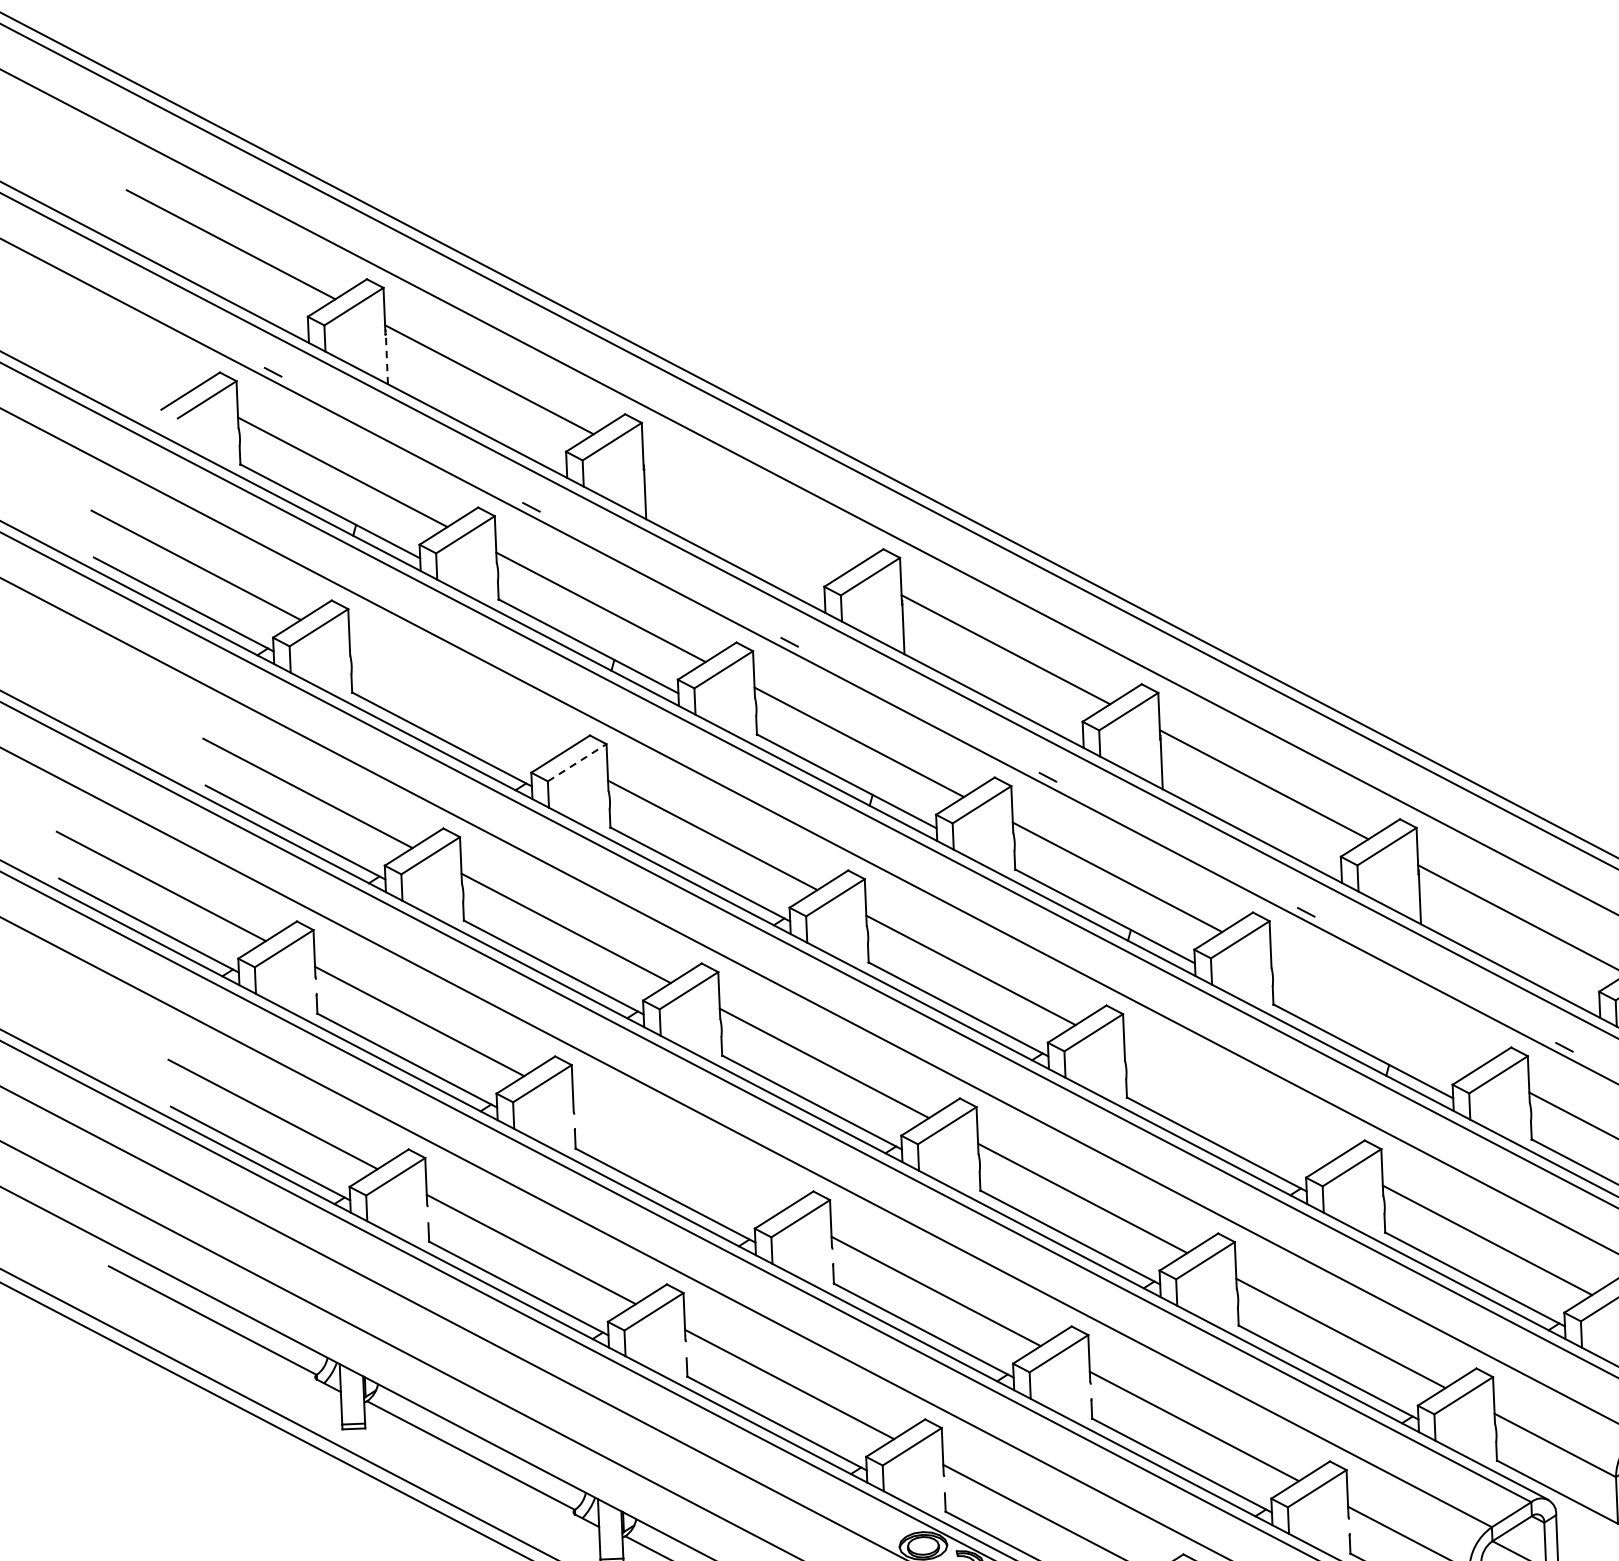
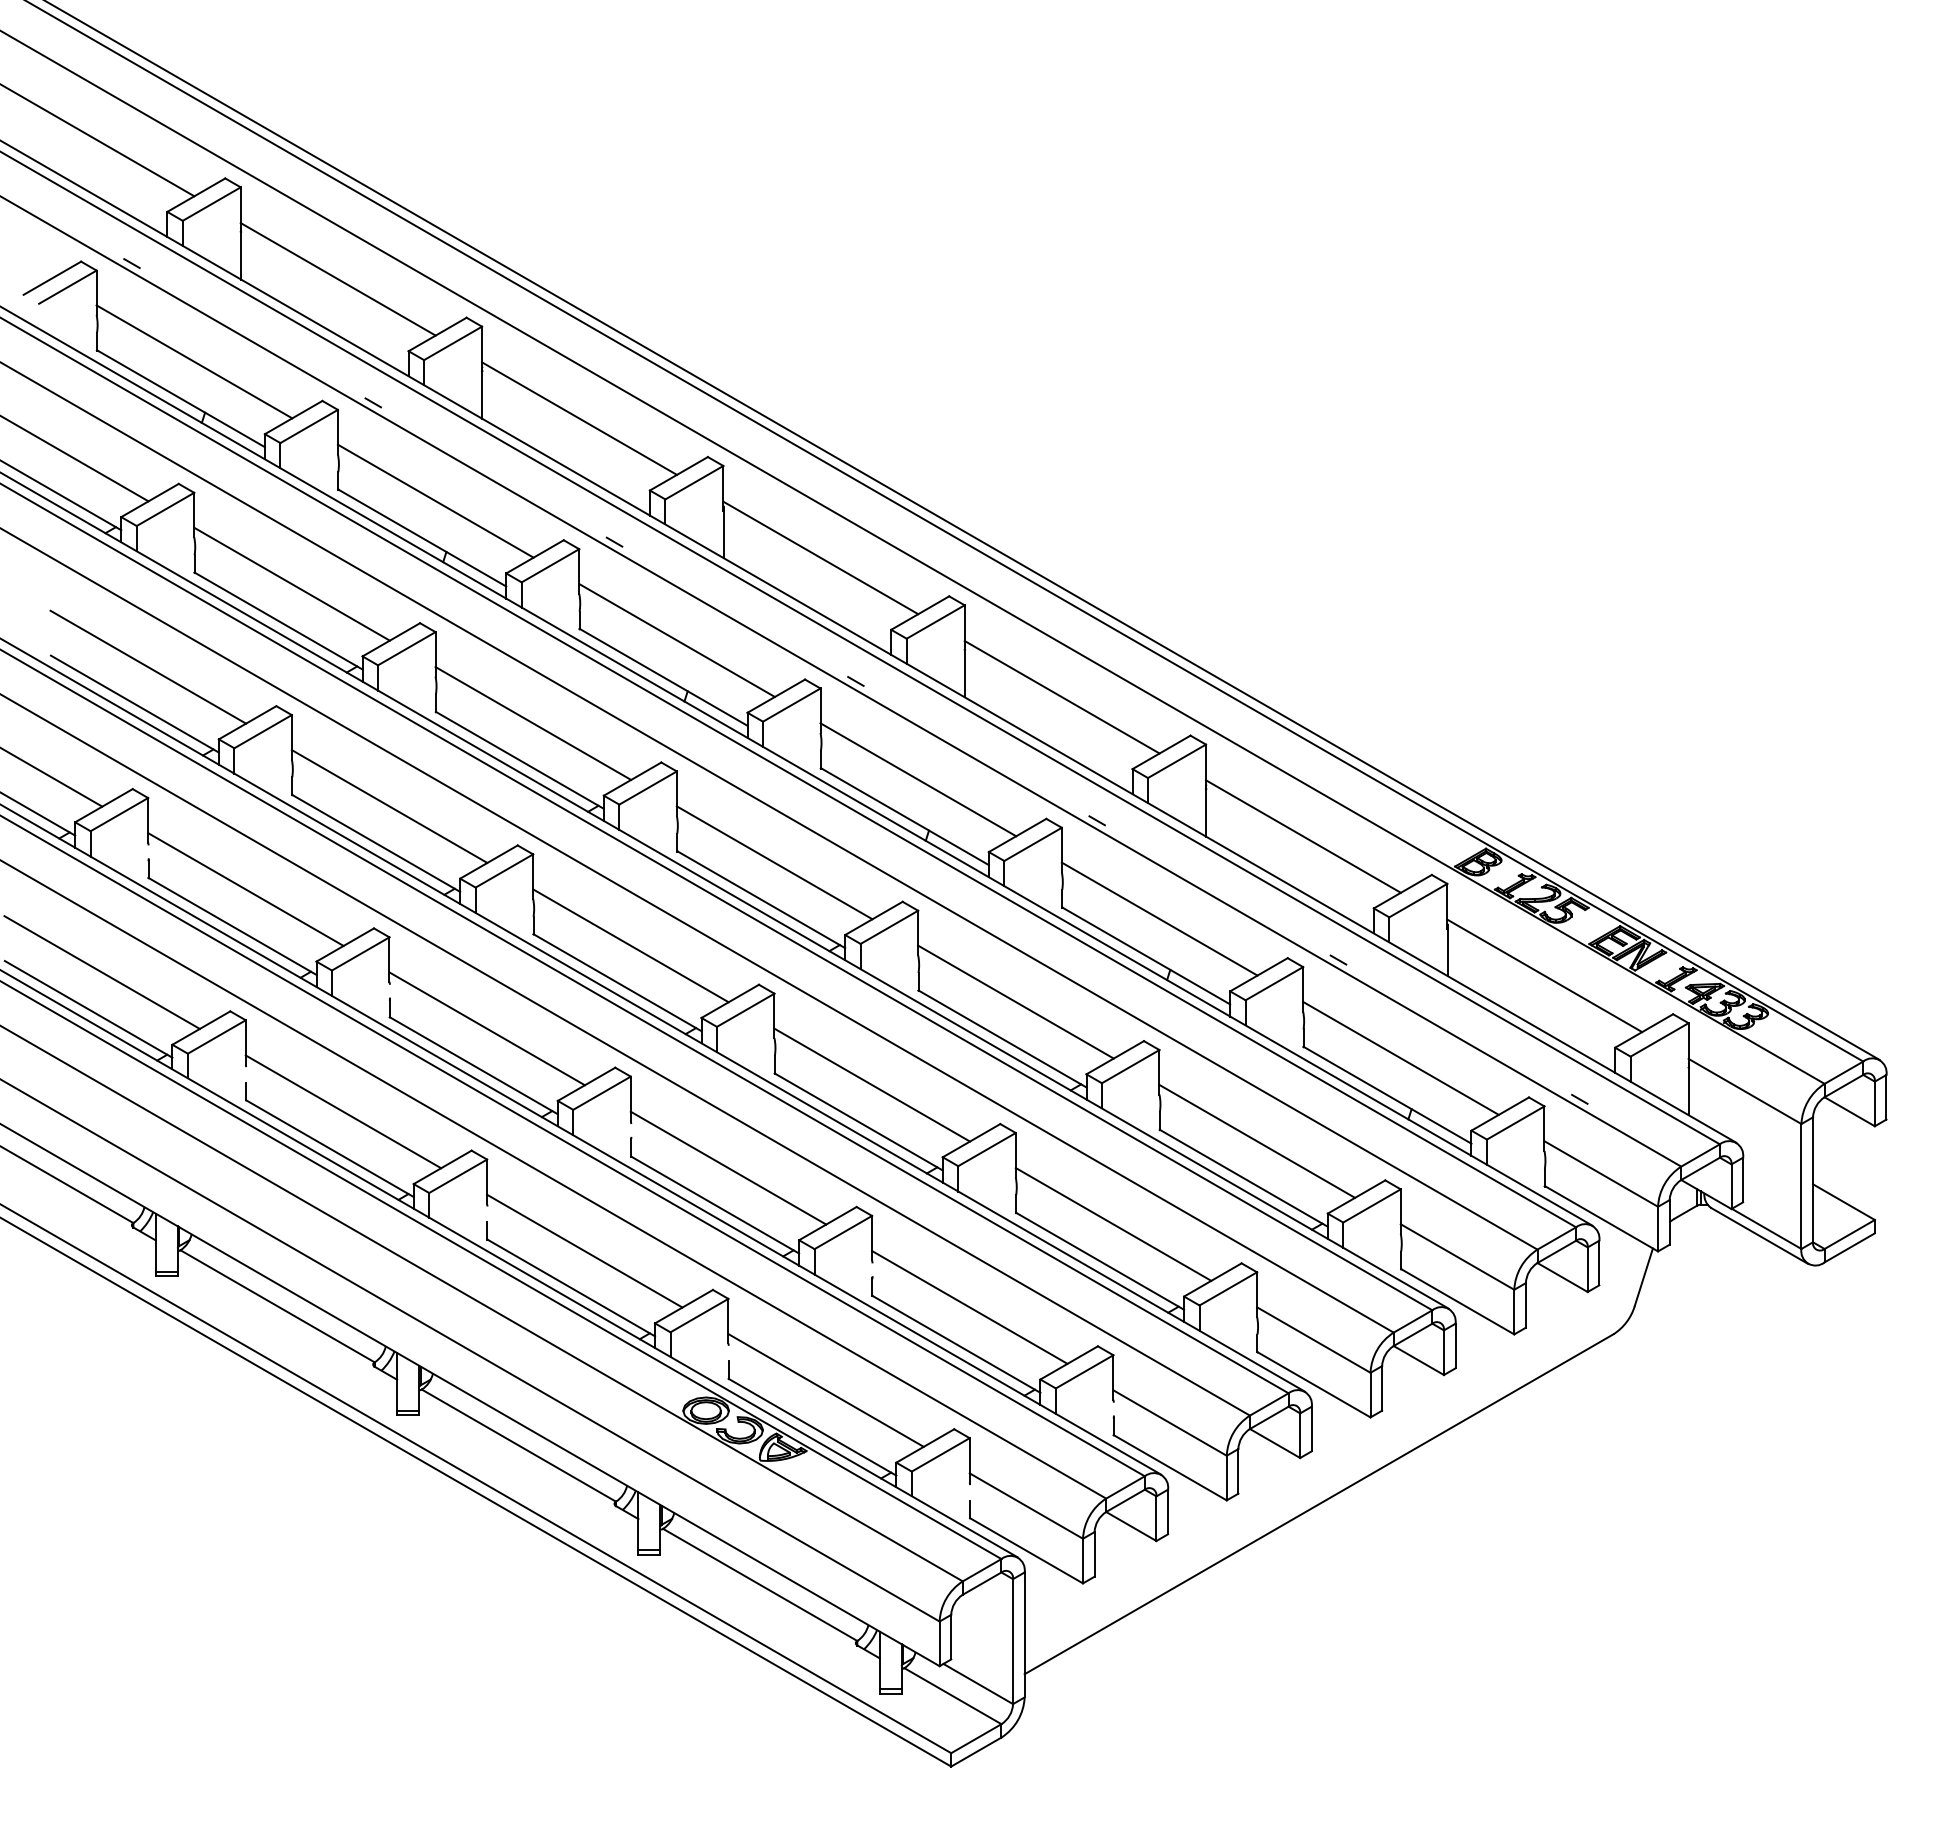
line: (387, 356) -> (241, 253), dashed -> solid
line: (747, 514) -> (579, 418), added
line: (453, 699) -> (291, 583), added
line: (577, 762) -> (407, 648), dashed -> solid
line: (1375, 1011) -> (1159, 918), added
line: (1228, 1104) -> (1015, 1001), added
line: (677, 1156) -> (486, 1028), added

